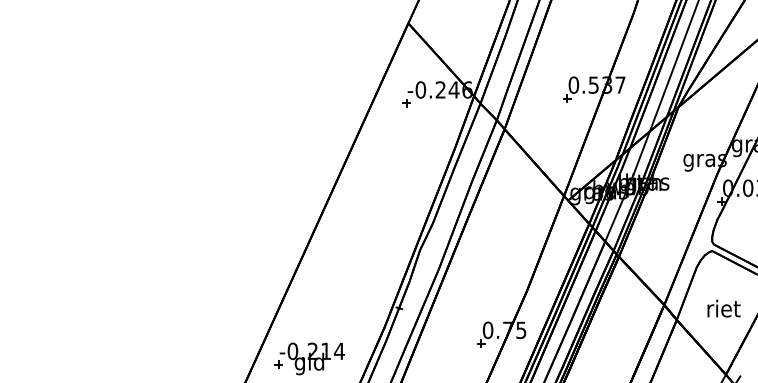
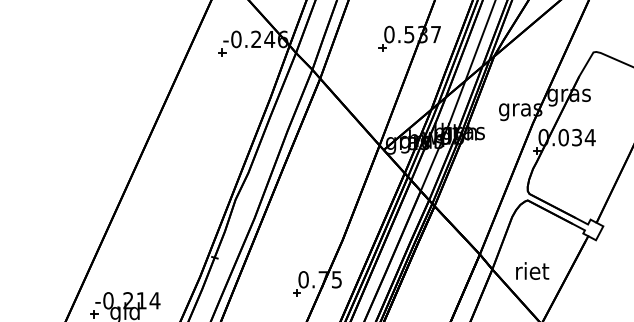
text: (723, 308) -> (532, 270), moved

